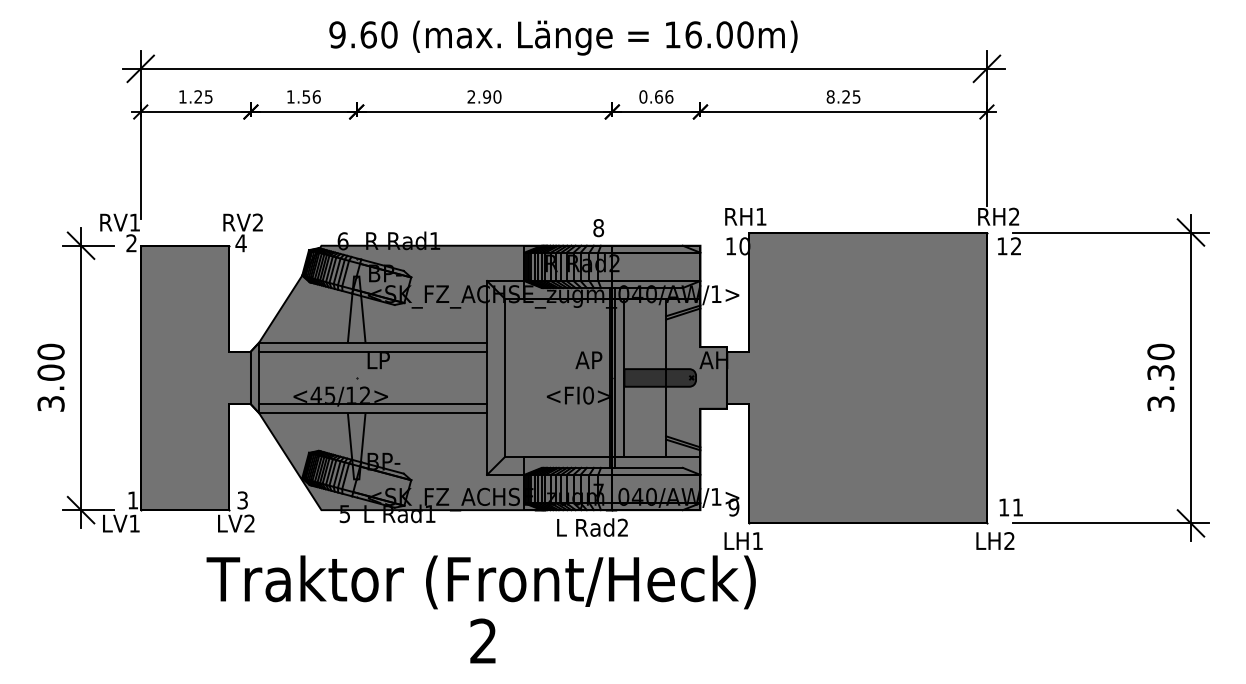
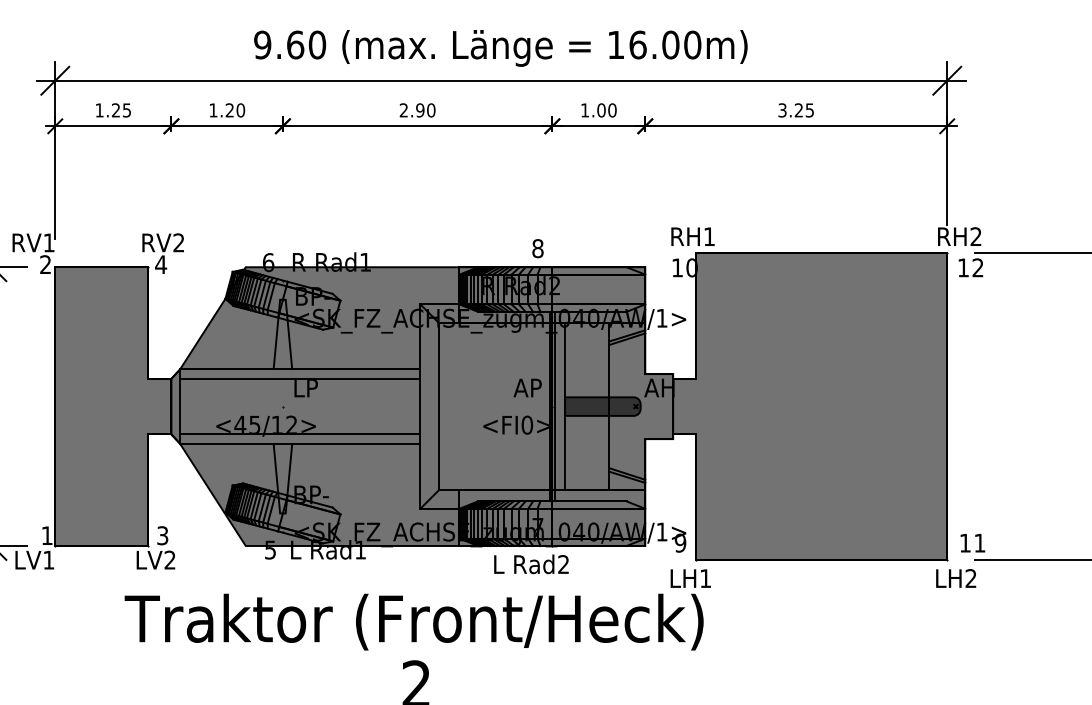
text: (311, 96) -> (235, 109), 1.56 -> 1.20
text: (656, 96) -> (598, 109), 0.66 -> 1.00
text: (830, 96) -> (782, 109), 8.25 -> 3.25

